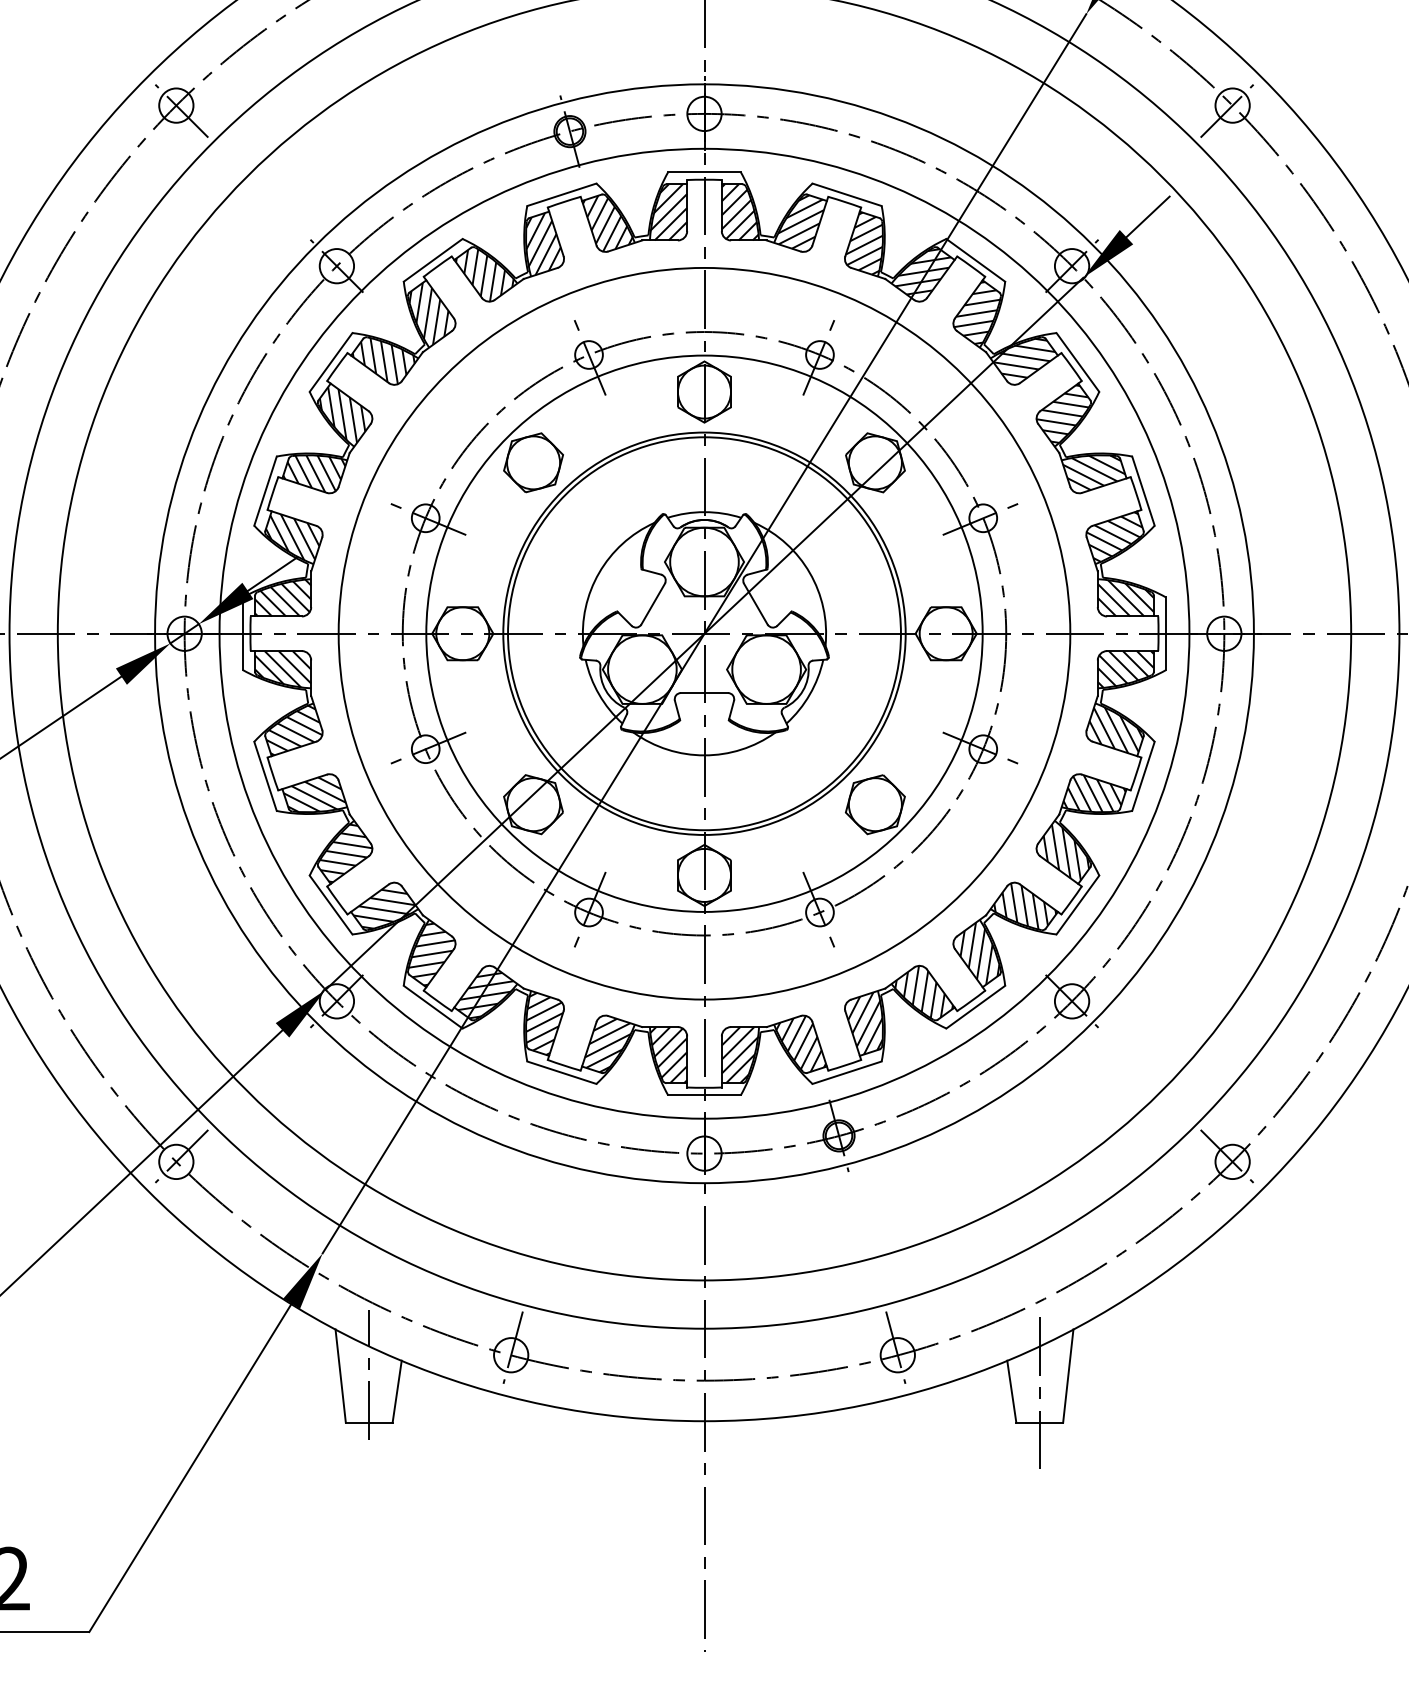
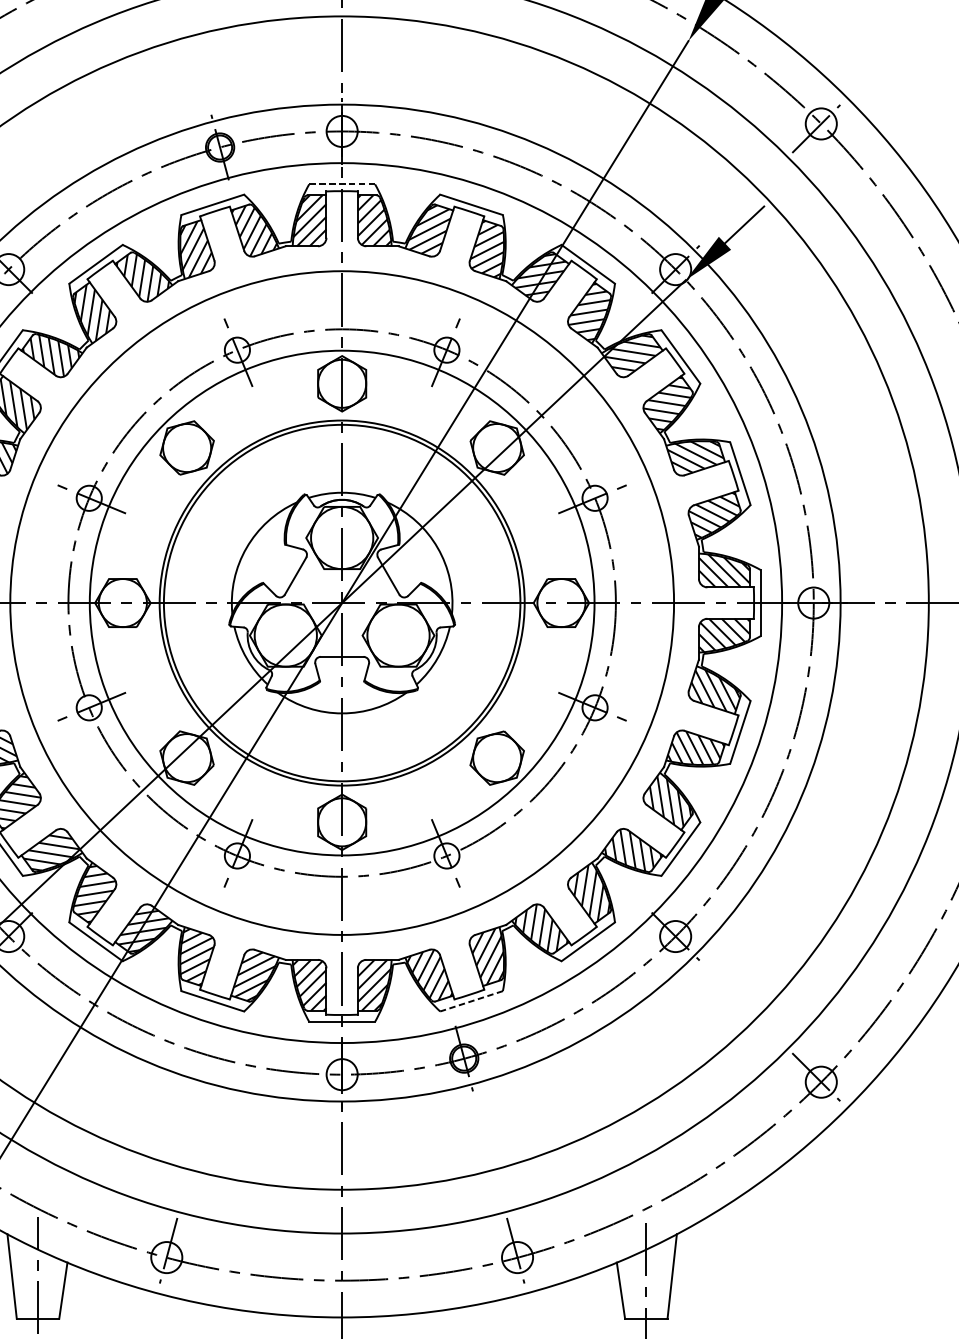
line: (704, 172) -> (342, 184), solid -> dashed
line: (846, 1072) -> (470, 1001), solid -> dashed

